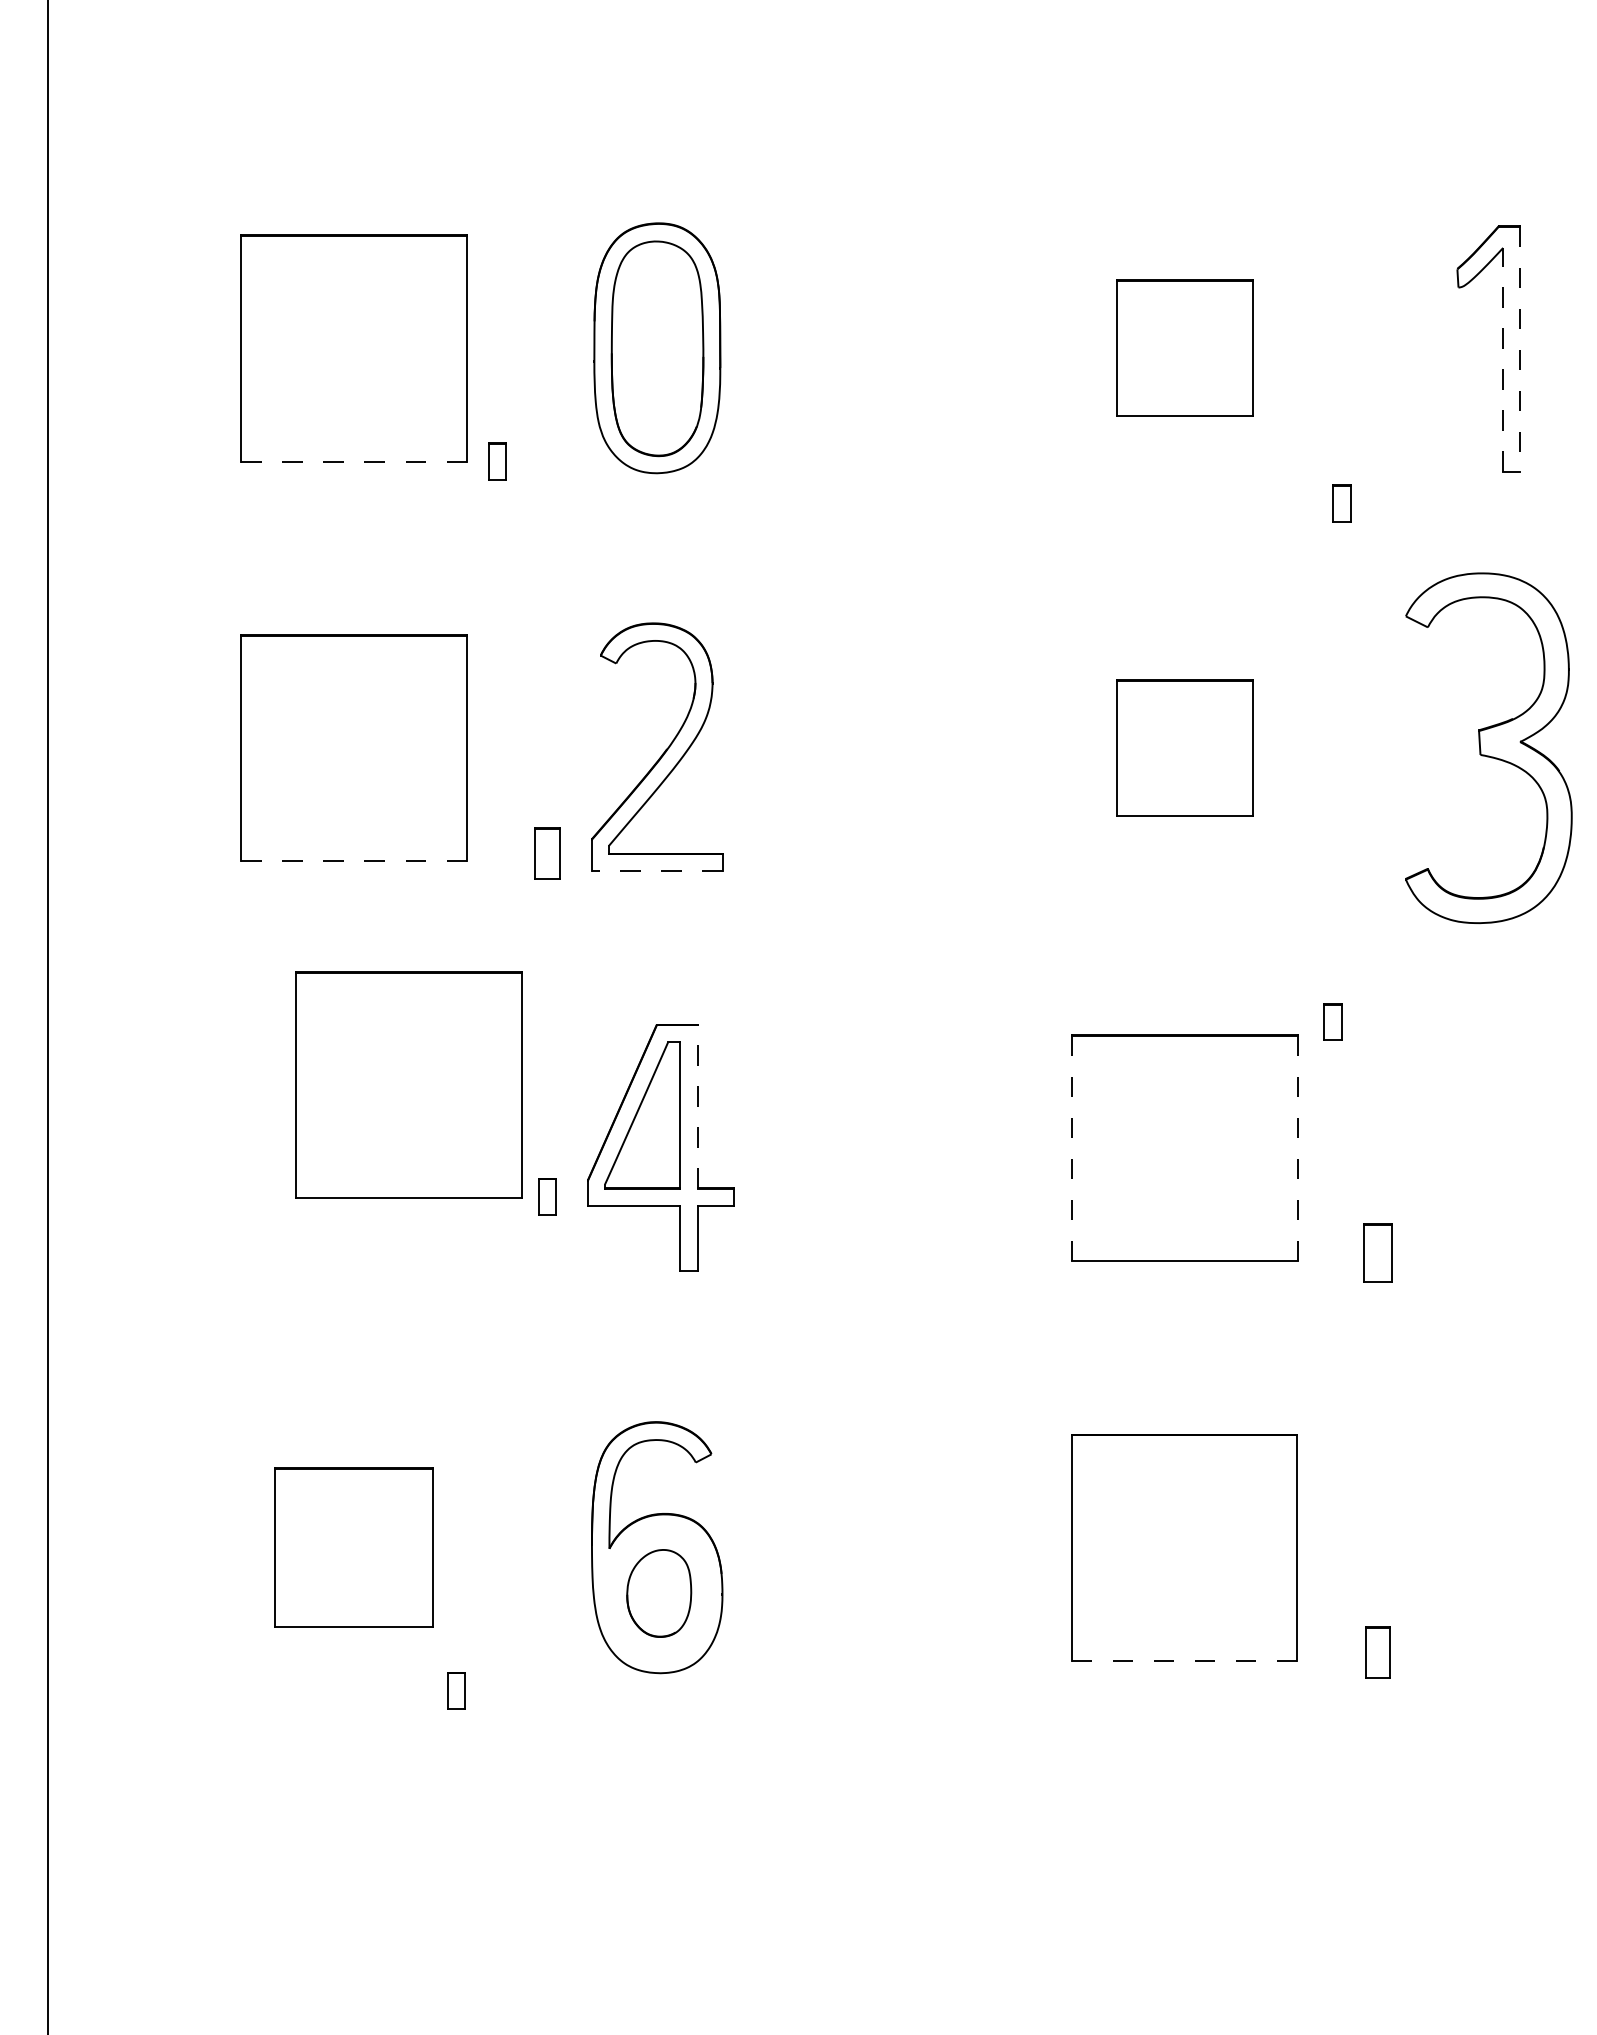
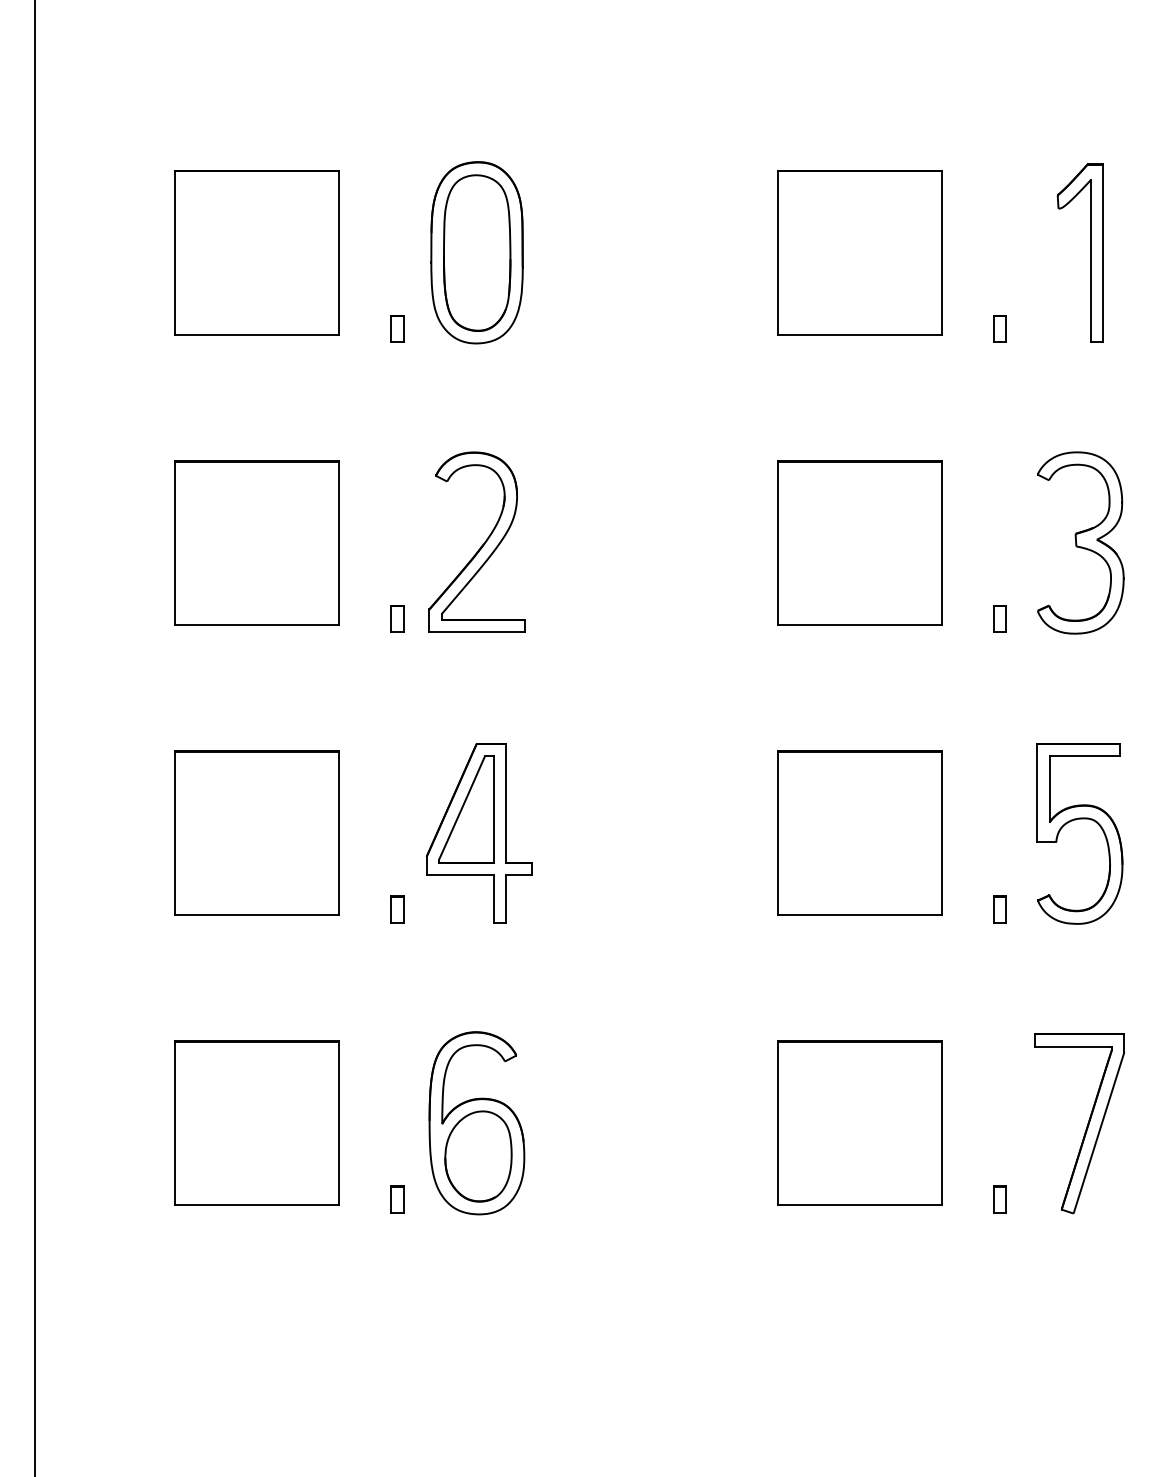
part: (1184, 348) -> (859, 252), size x1.67
line: (1520, 349) -> (1103, 253), dashed -> solid
line: (1503, 359) -> (1091, 260), dashed -> solid
line: (354, 461) -> (257, 334), dashed -> solid
part: (497, 461) -> (397, 329), moved
part: (1341, 503) -> (999, 329), moved
part: (1184, 747) -> (859, 542), size x1.67
part: (1489, 747) -> (1081, 542), size x0.71
part: (547, 852) -> (397, 618), size x0.71
line: (354, 861) -> (257, 625), dashed -> solid
line: (657, 871) -> (477, 632), dashed -> solid
part: (1332, 1021) -> (999, 618), moved
part: (408, 1084) -> (256, 832), moved
line: (697, 1107) -> (506, 803), dashed -> solid
part: (1485, 1129) -> (1078, 819), added
line: (1071, 1148) -> (777, 833), dashed -> solid
line: (1297, 1148) -> (941, 833), dashed -> solid
part: (547, 1196) -> (397, 909), moved
part: (1377, 1252) -> (999, 909), size x0.62
part: (353, 1547) -> (256, 1123), size x1.43
part: (1497, 1551) -> (1086, 1126), added
part: (658, 1593) -> (477, 1156), size x1.43
part: (1377, 1652) -> (999, 1199), size x0.71
line: (1184, 1660) -> (859, 1205), dashed -> solid
part: (456, 1690) -> (397, 1199), moved

